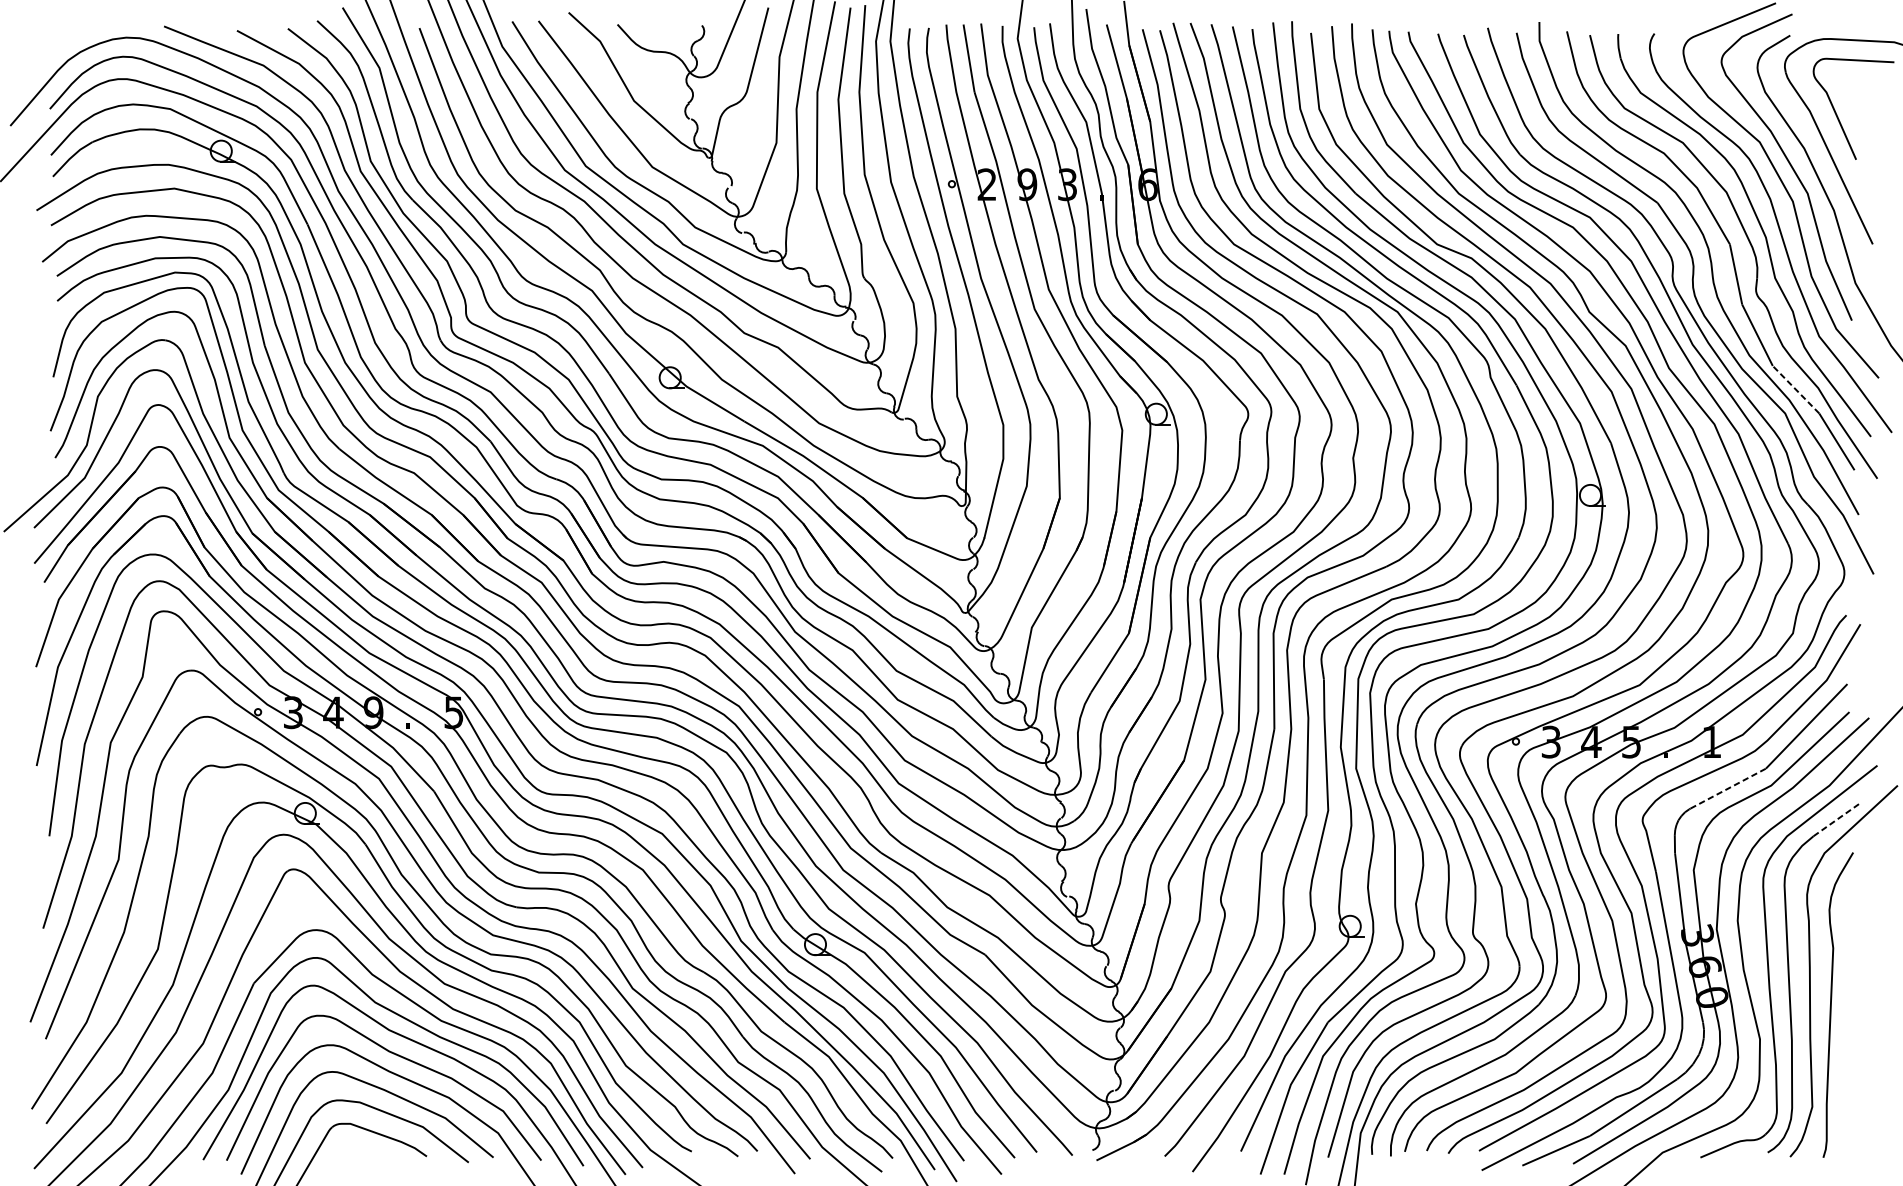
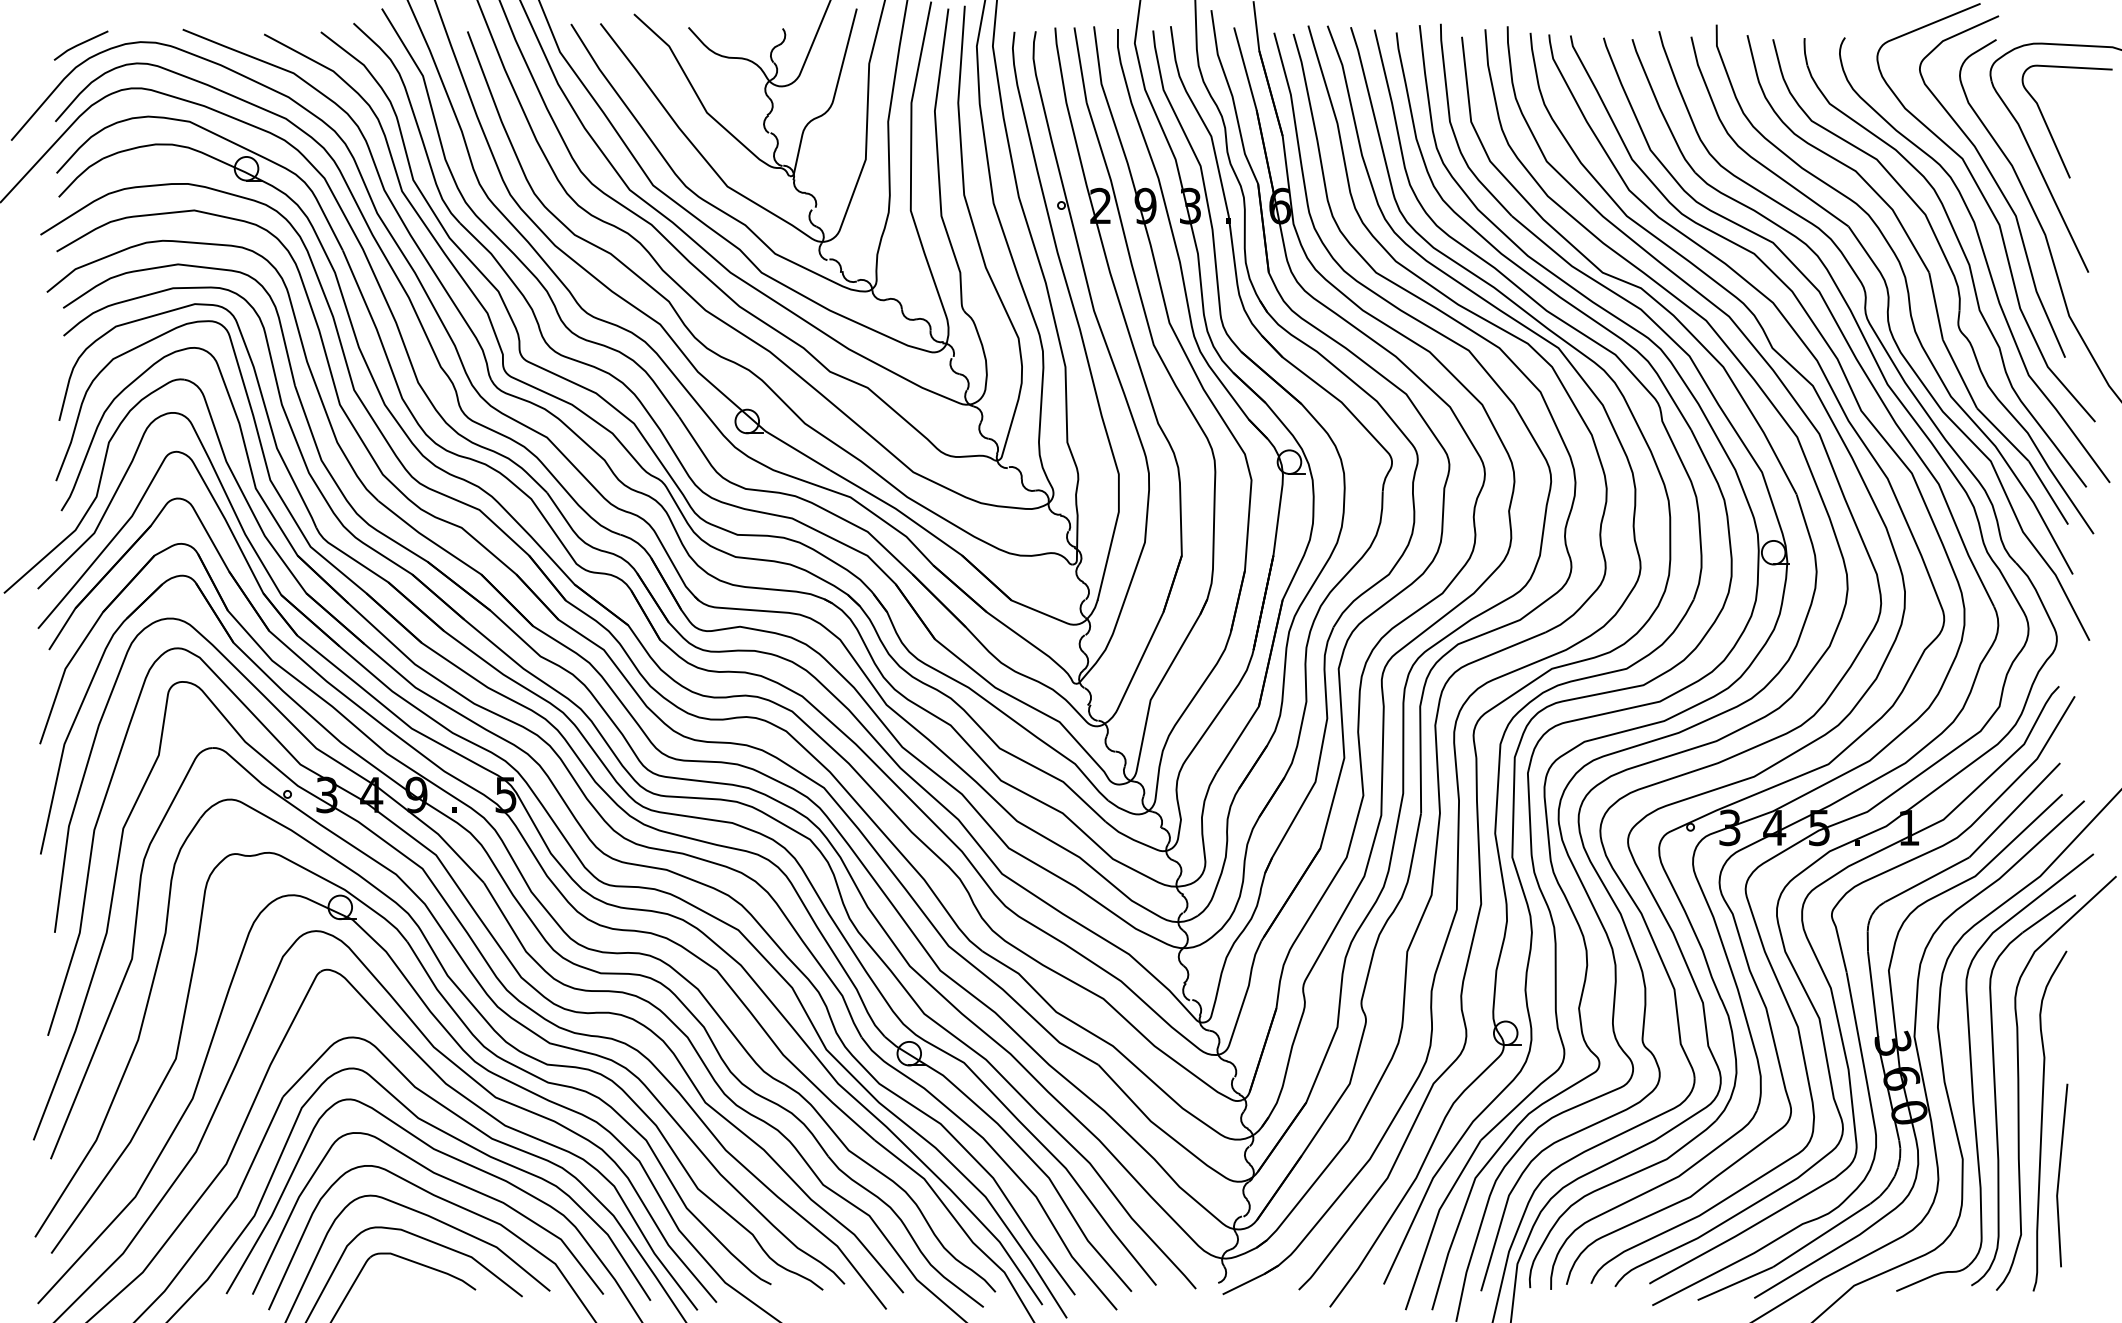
line: (72, 39) -> (80, 44), added
line: (1795, 389) -> (2002, 434), dashed -> solid
line: (1728, 788) -> (1927, 879), dashed -> solid
line: (1837, 818) -> (2049, 913), dashed -> solid
line: (1847, 1052) -> (2060, 1173), added

